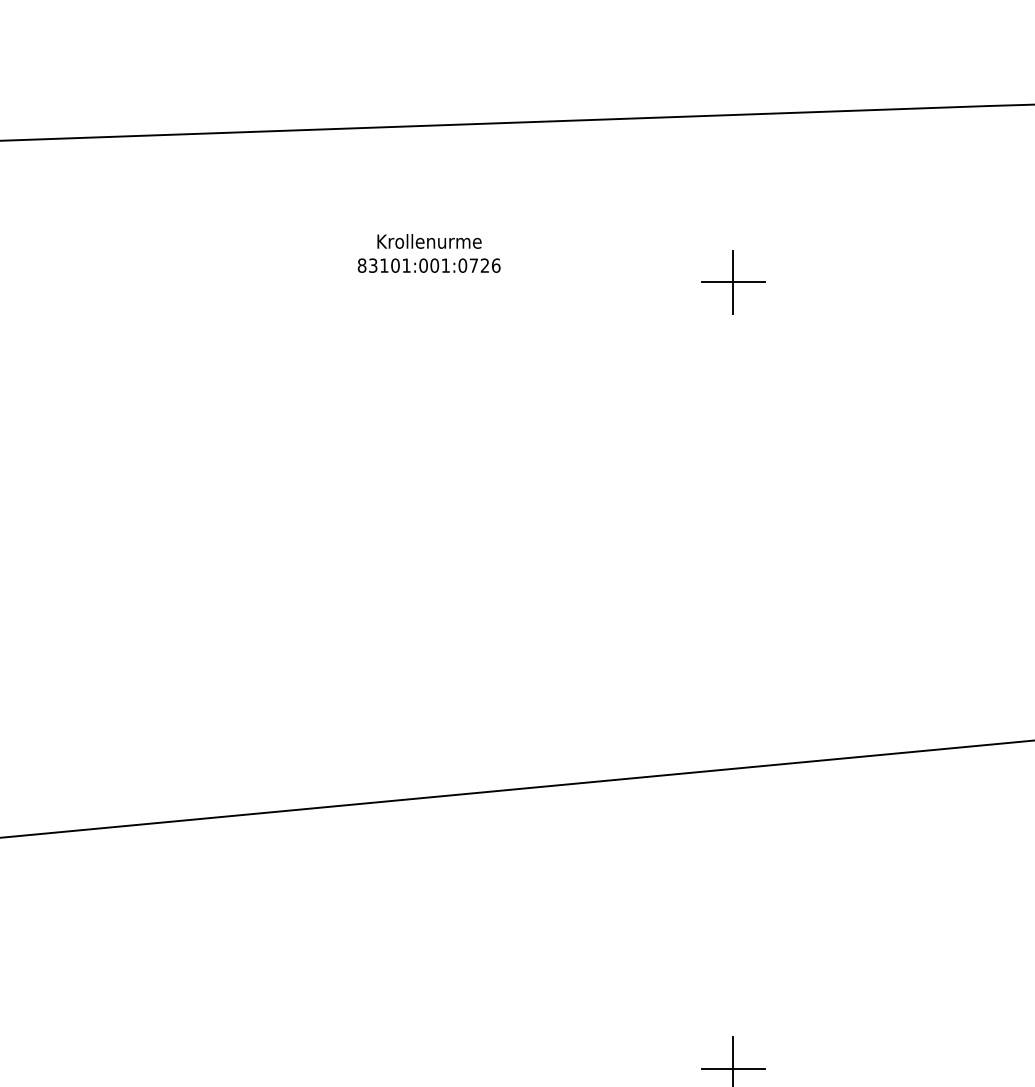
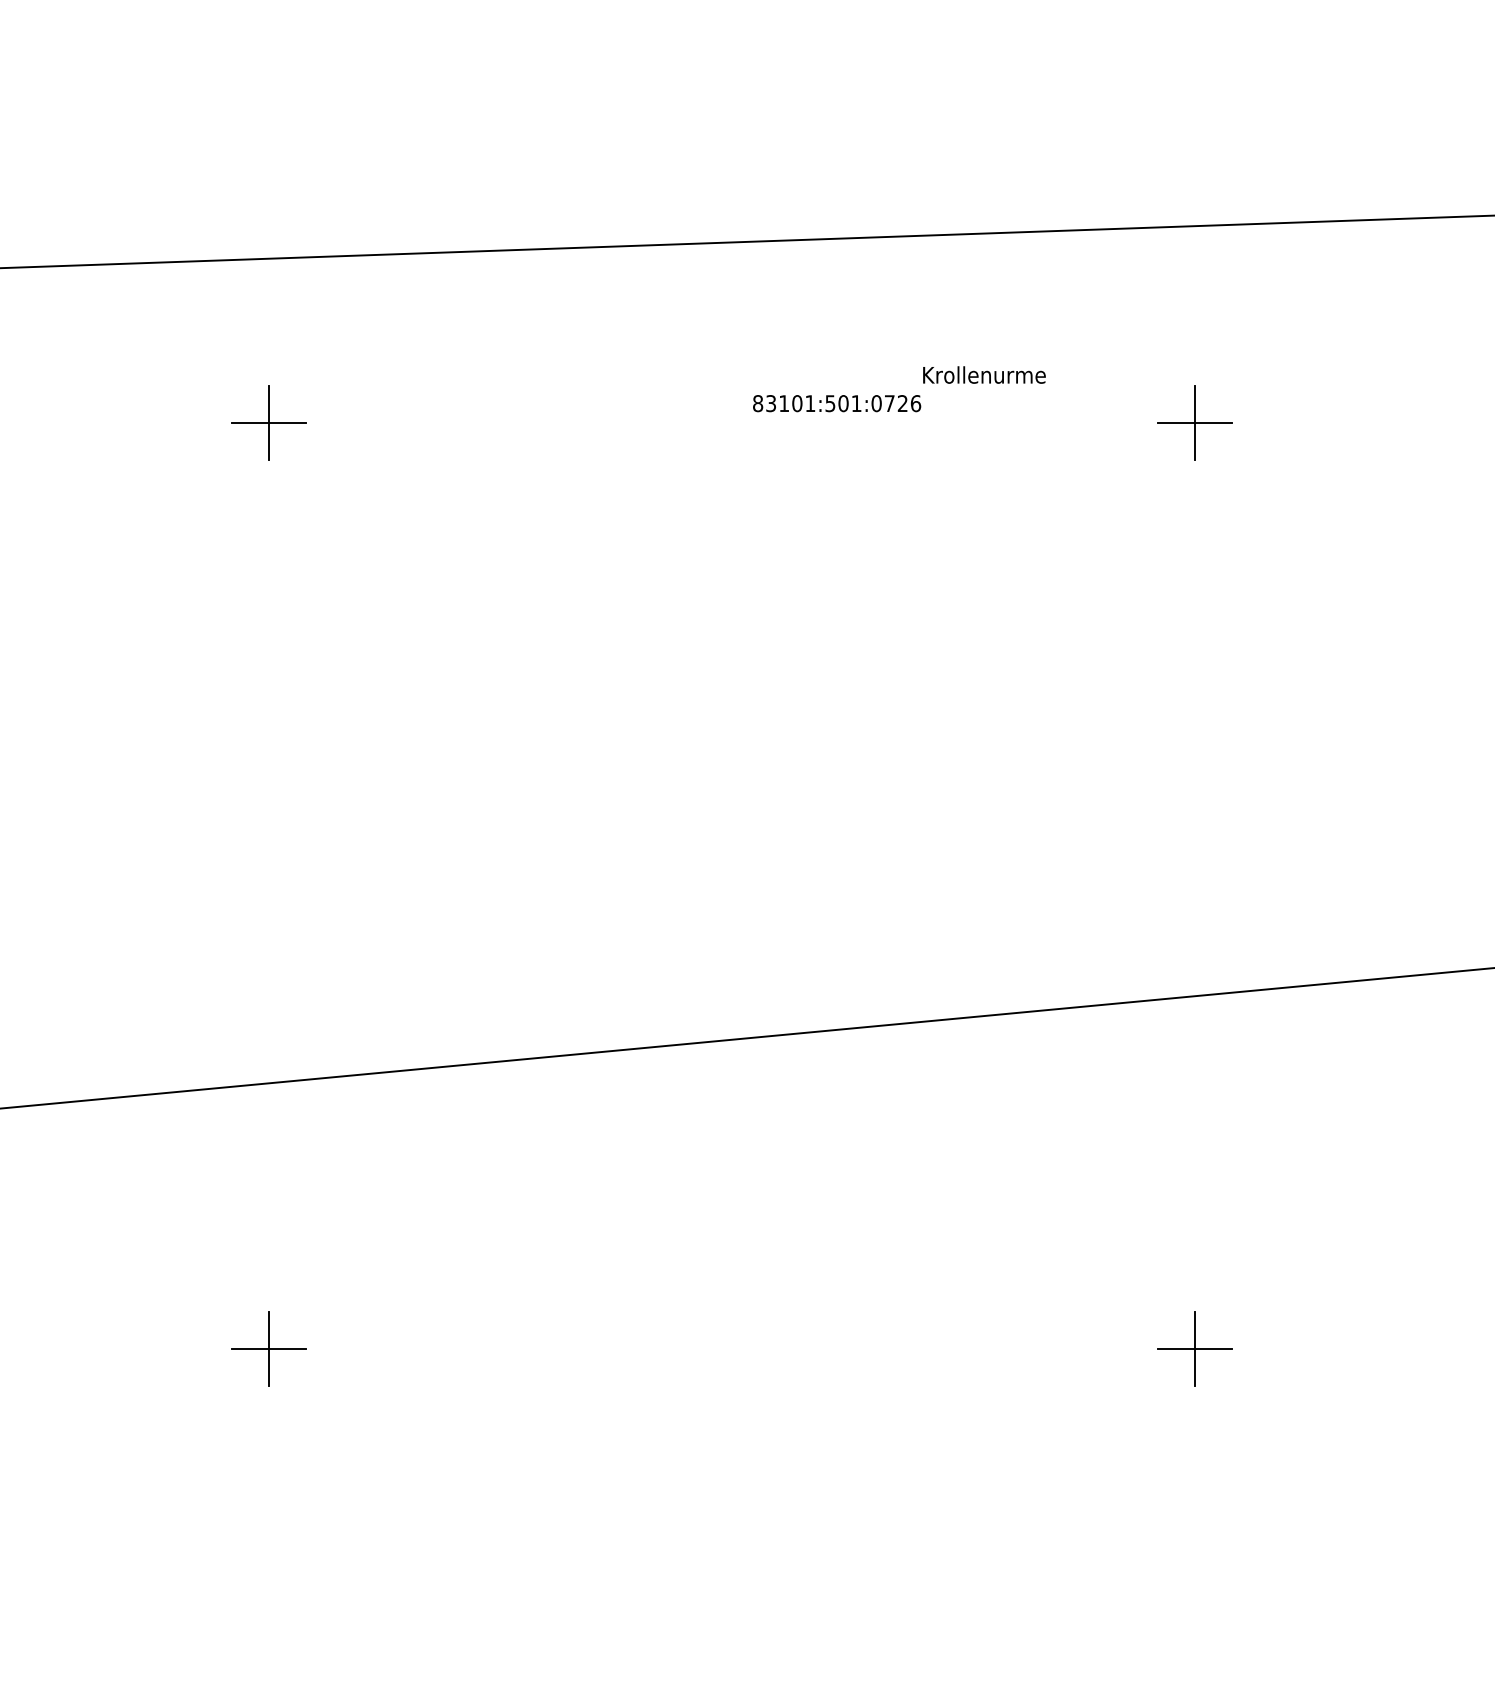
text: (429, 240) -> (984, 374), moved
text: (423, 265) -> (830, 403), 83101:001:0726 -> 83101:501:0726

